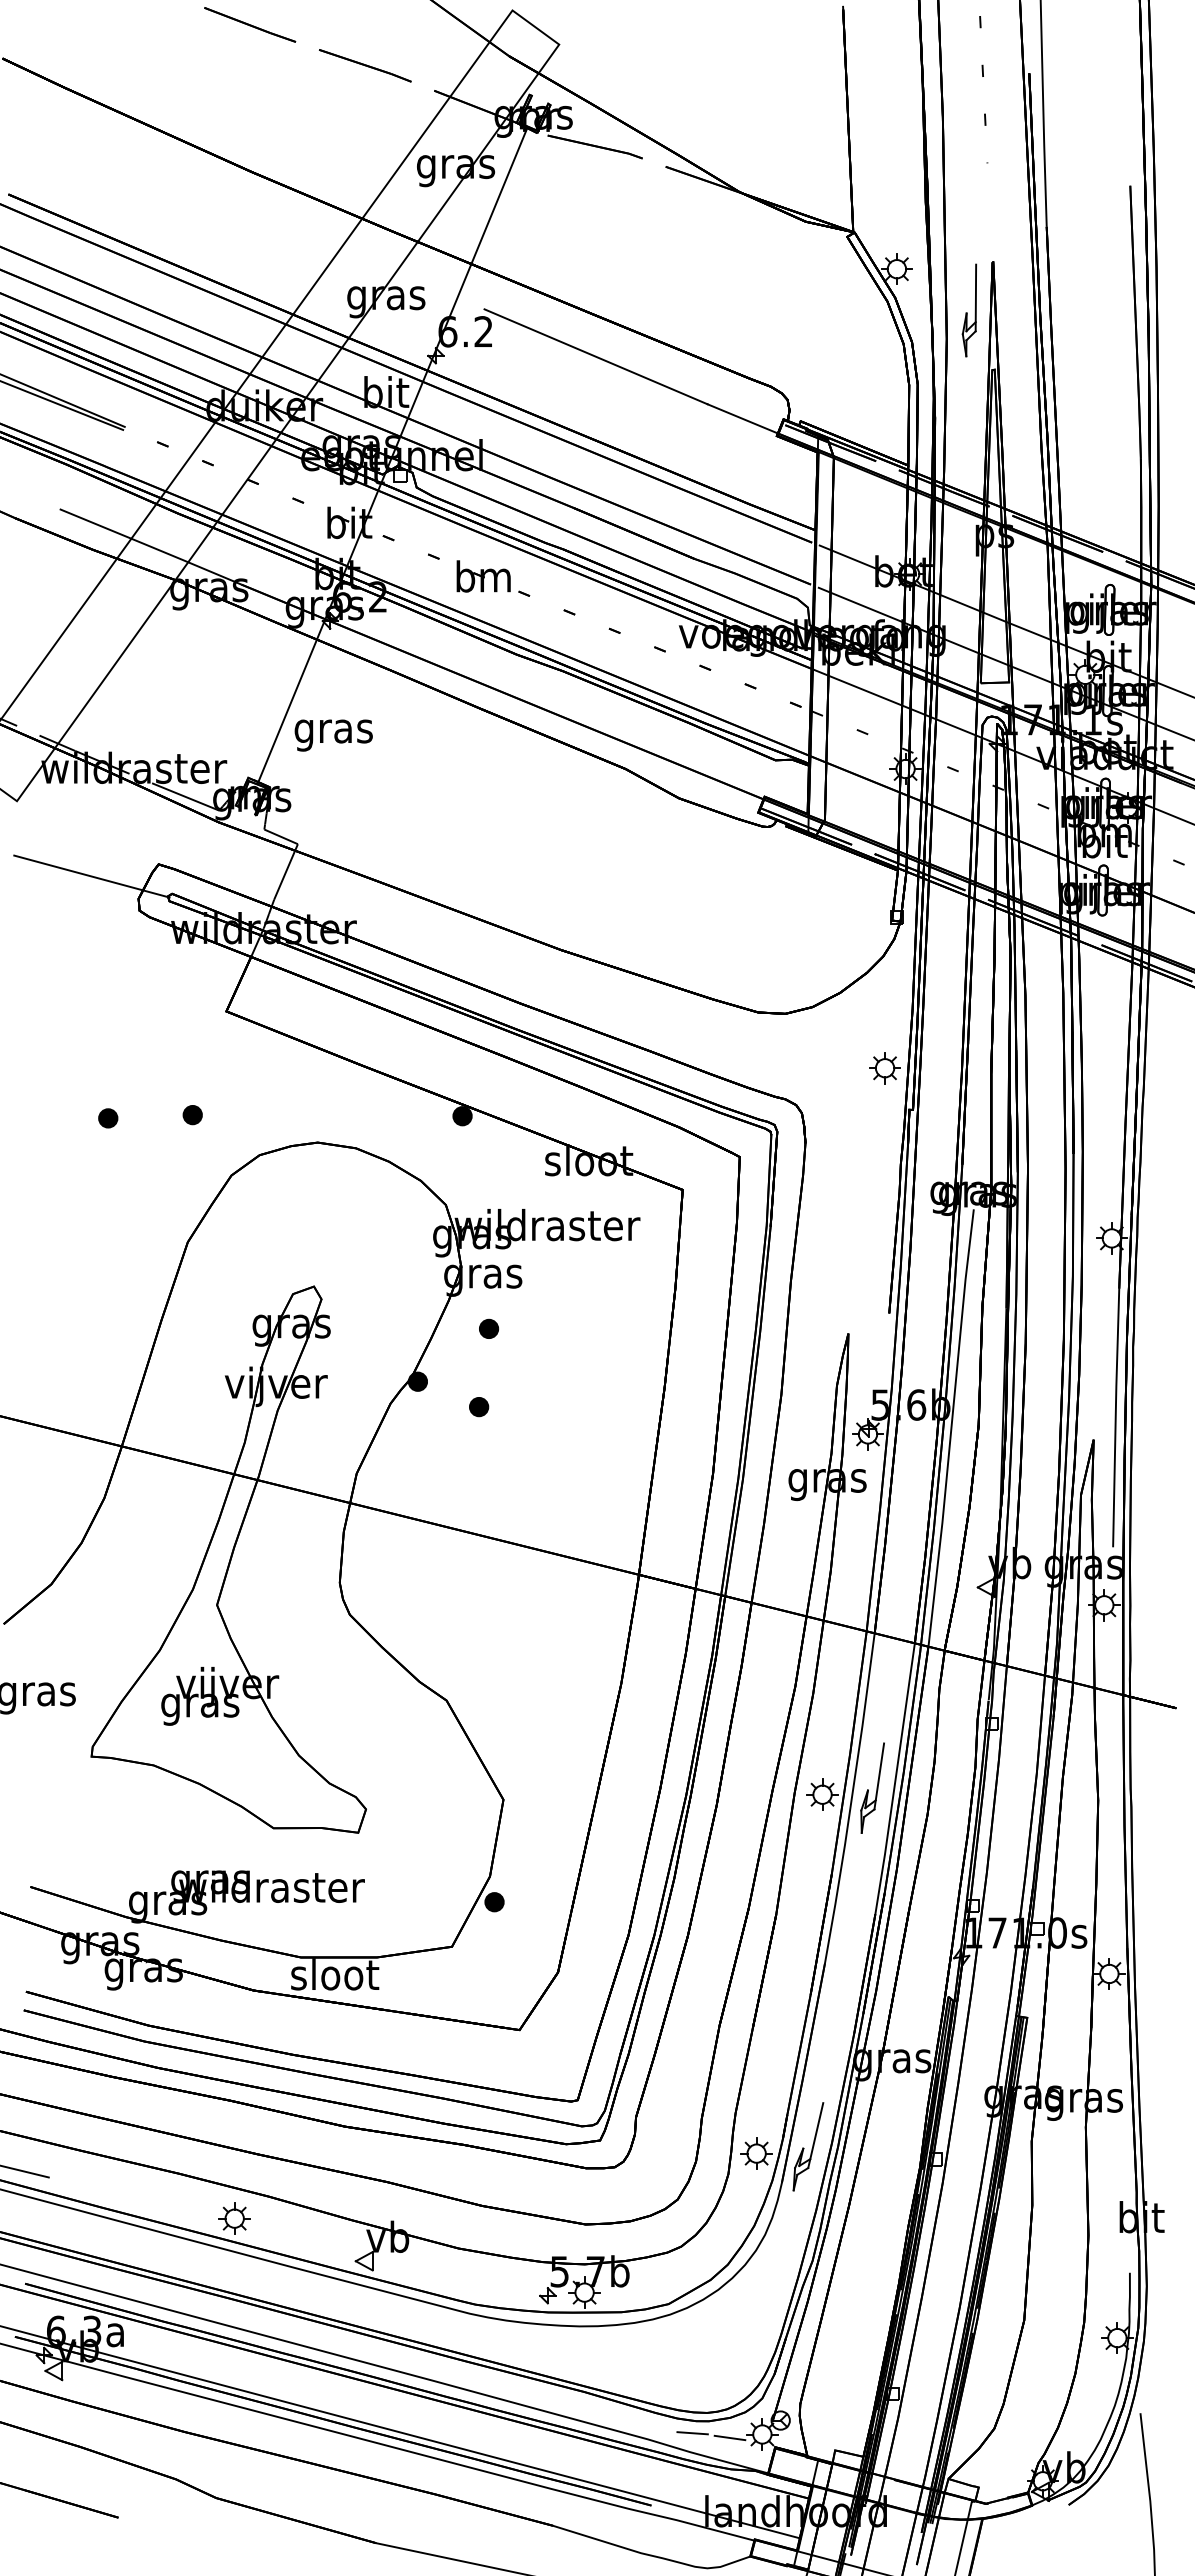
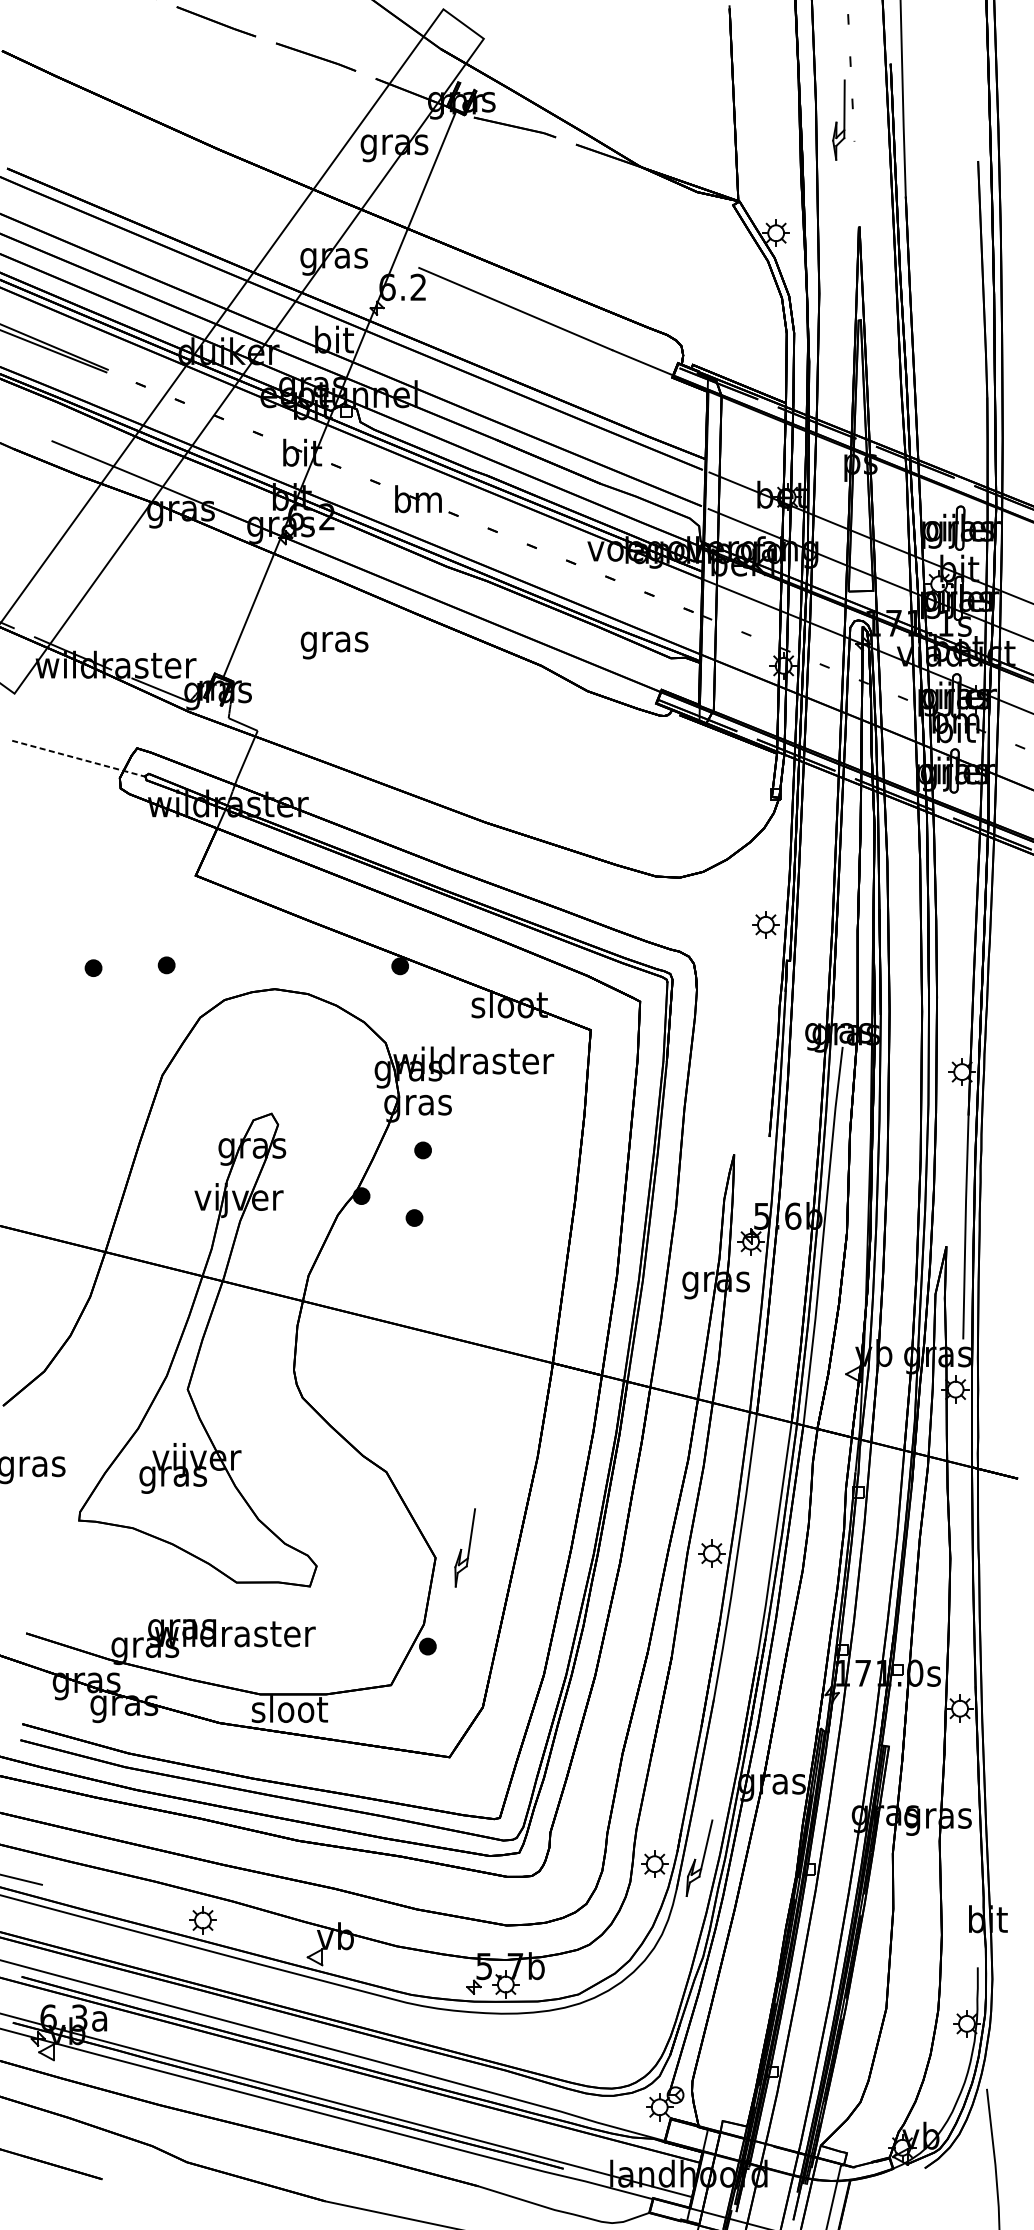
part: (968, 310) -> (838, 120), moved
text: (333, 735) -> (334, 645), moved
line: (91, 876) -> (79, 758), solid -> dashed
part: (872, 1787) -> (465, 1547), moved
line: (692, 2433) -> (599, 2106), removed
line: (729, 2437) -> (631, 2109), removed

